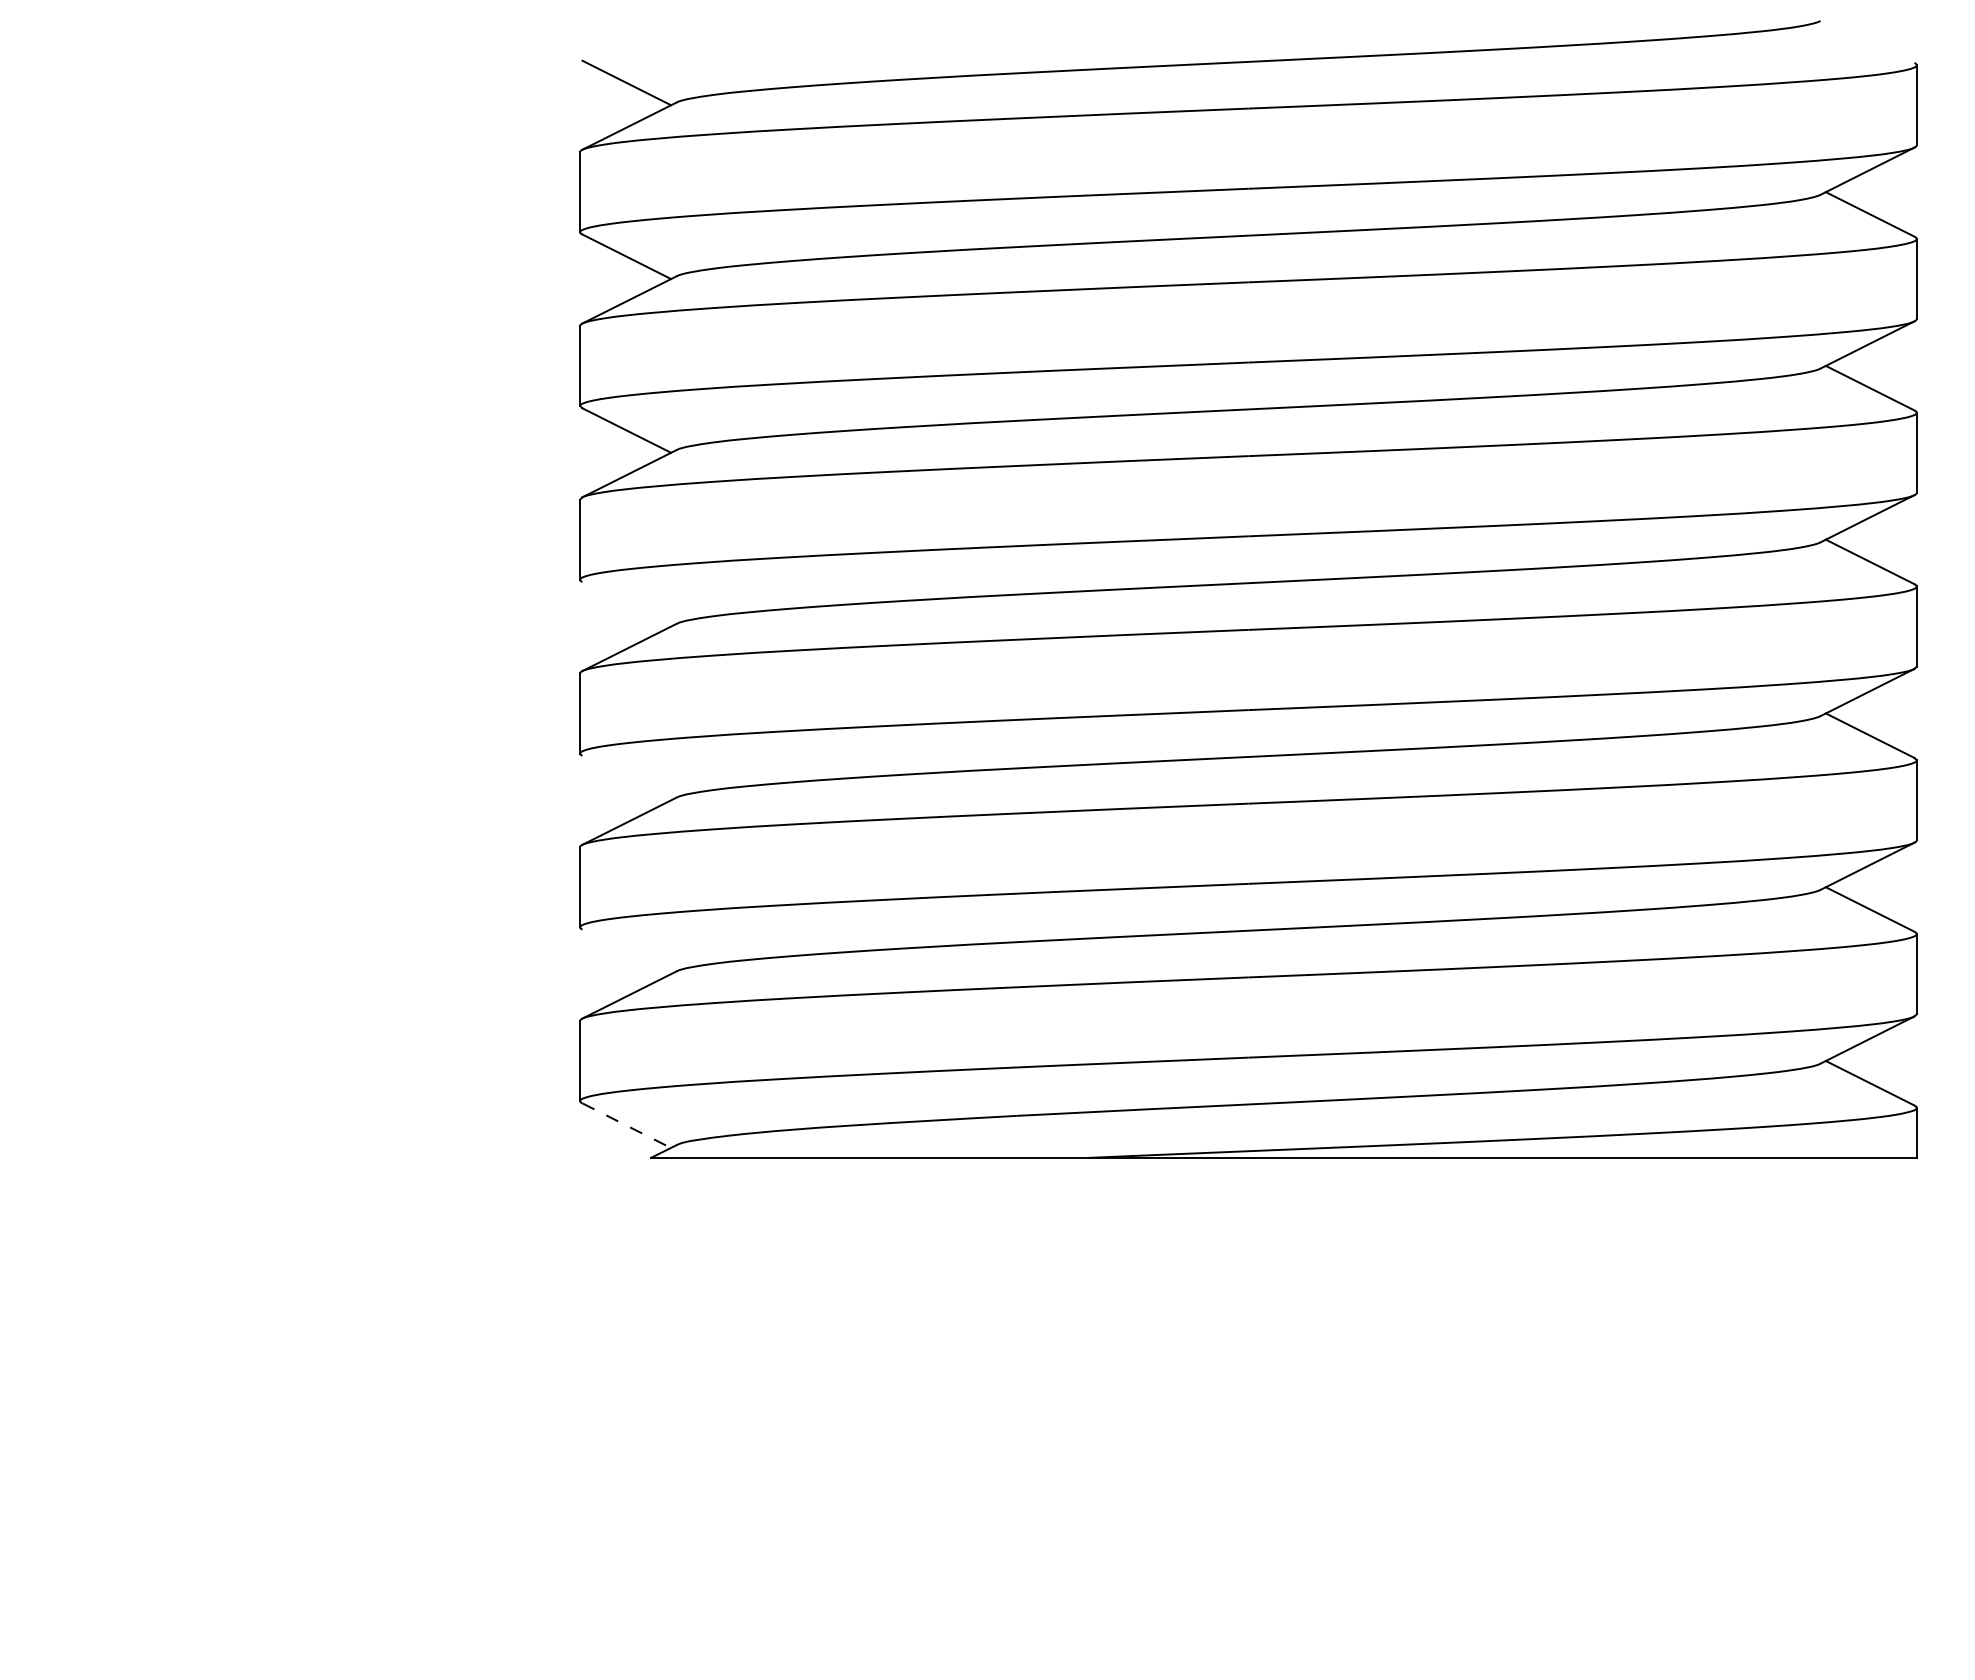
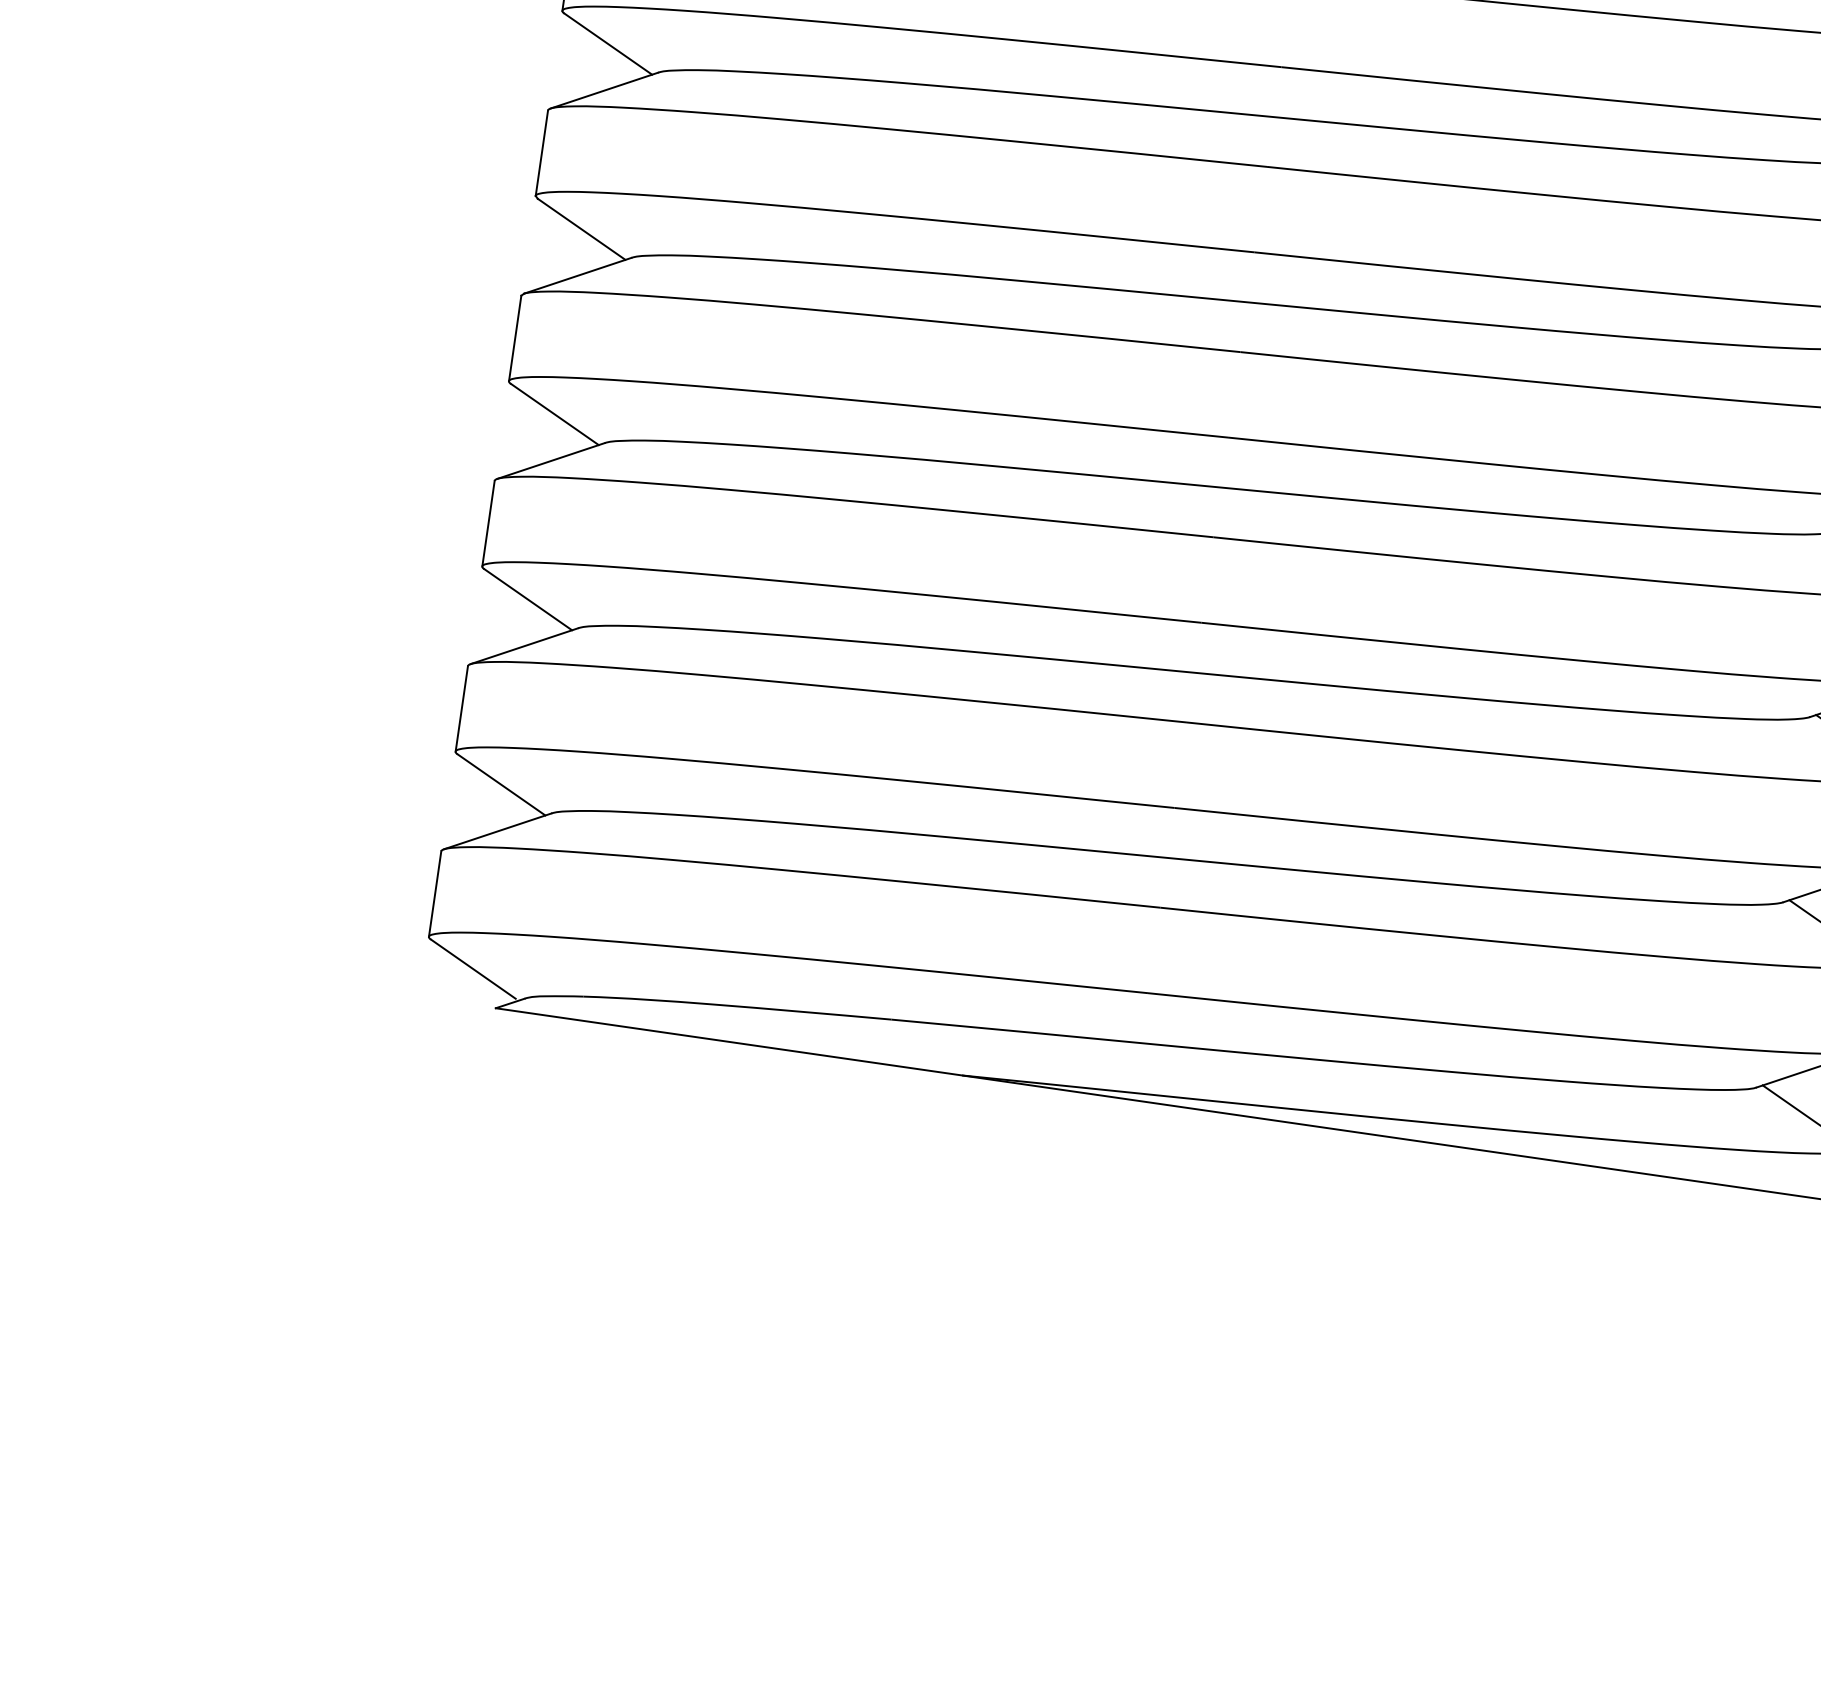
line: (626, 604) -> (554, 414), added
line: (626, 777) -> (528, 599), added
line: (626, 951) -> (501, 784), added
line: (625, 1124) -> (473, 968), dashed -> solid

